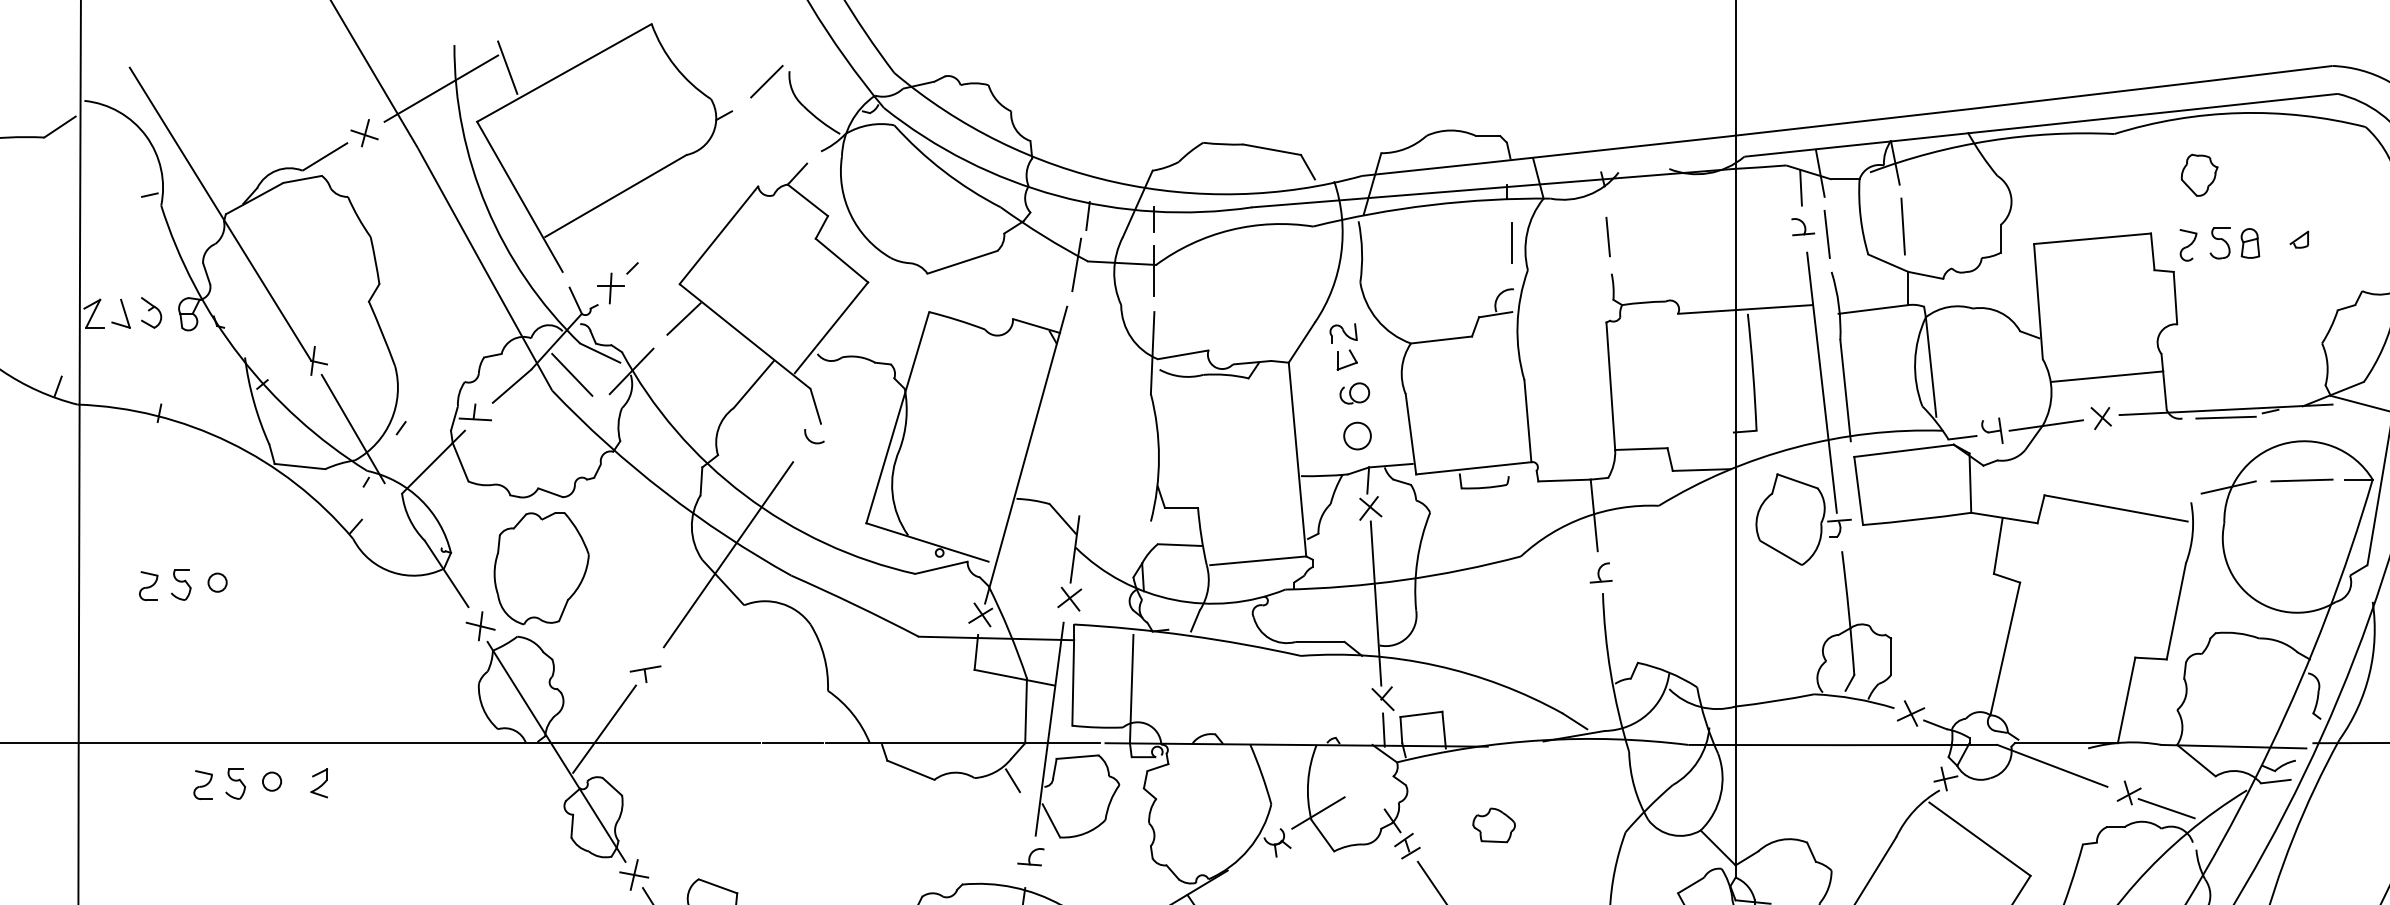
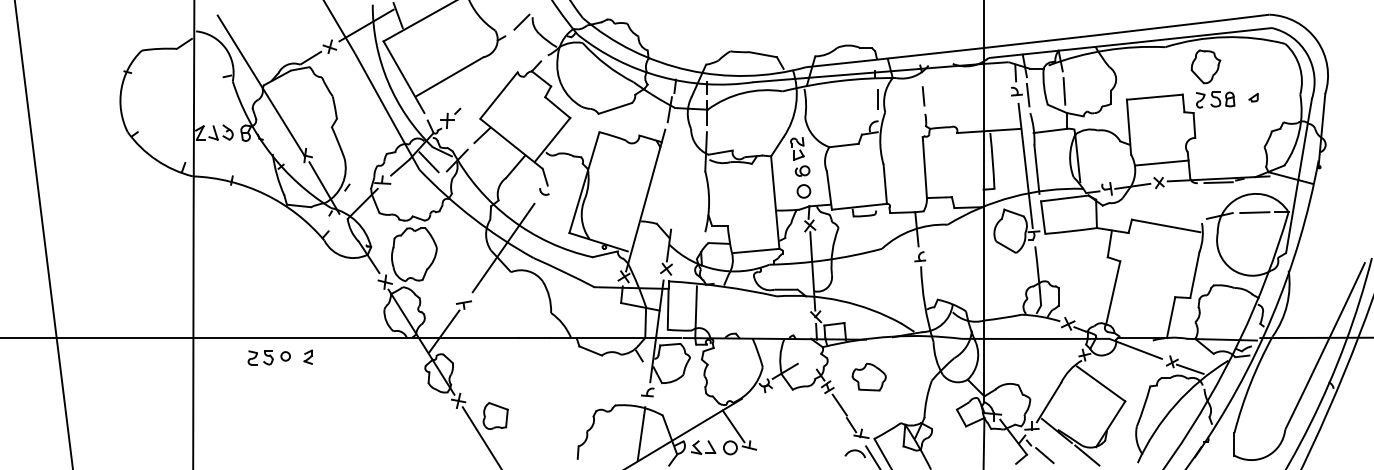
part: (2198, 174) -> (1205, 66), size x1.67
part: (181, 584) -> (242, 262), removed
part: (1492, 825) -> (868, 377), size x1.67

